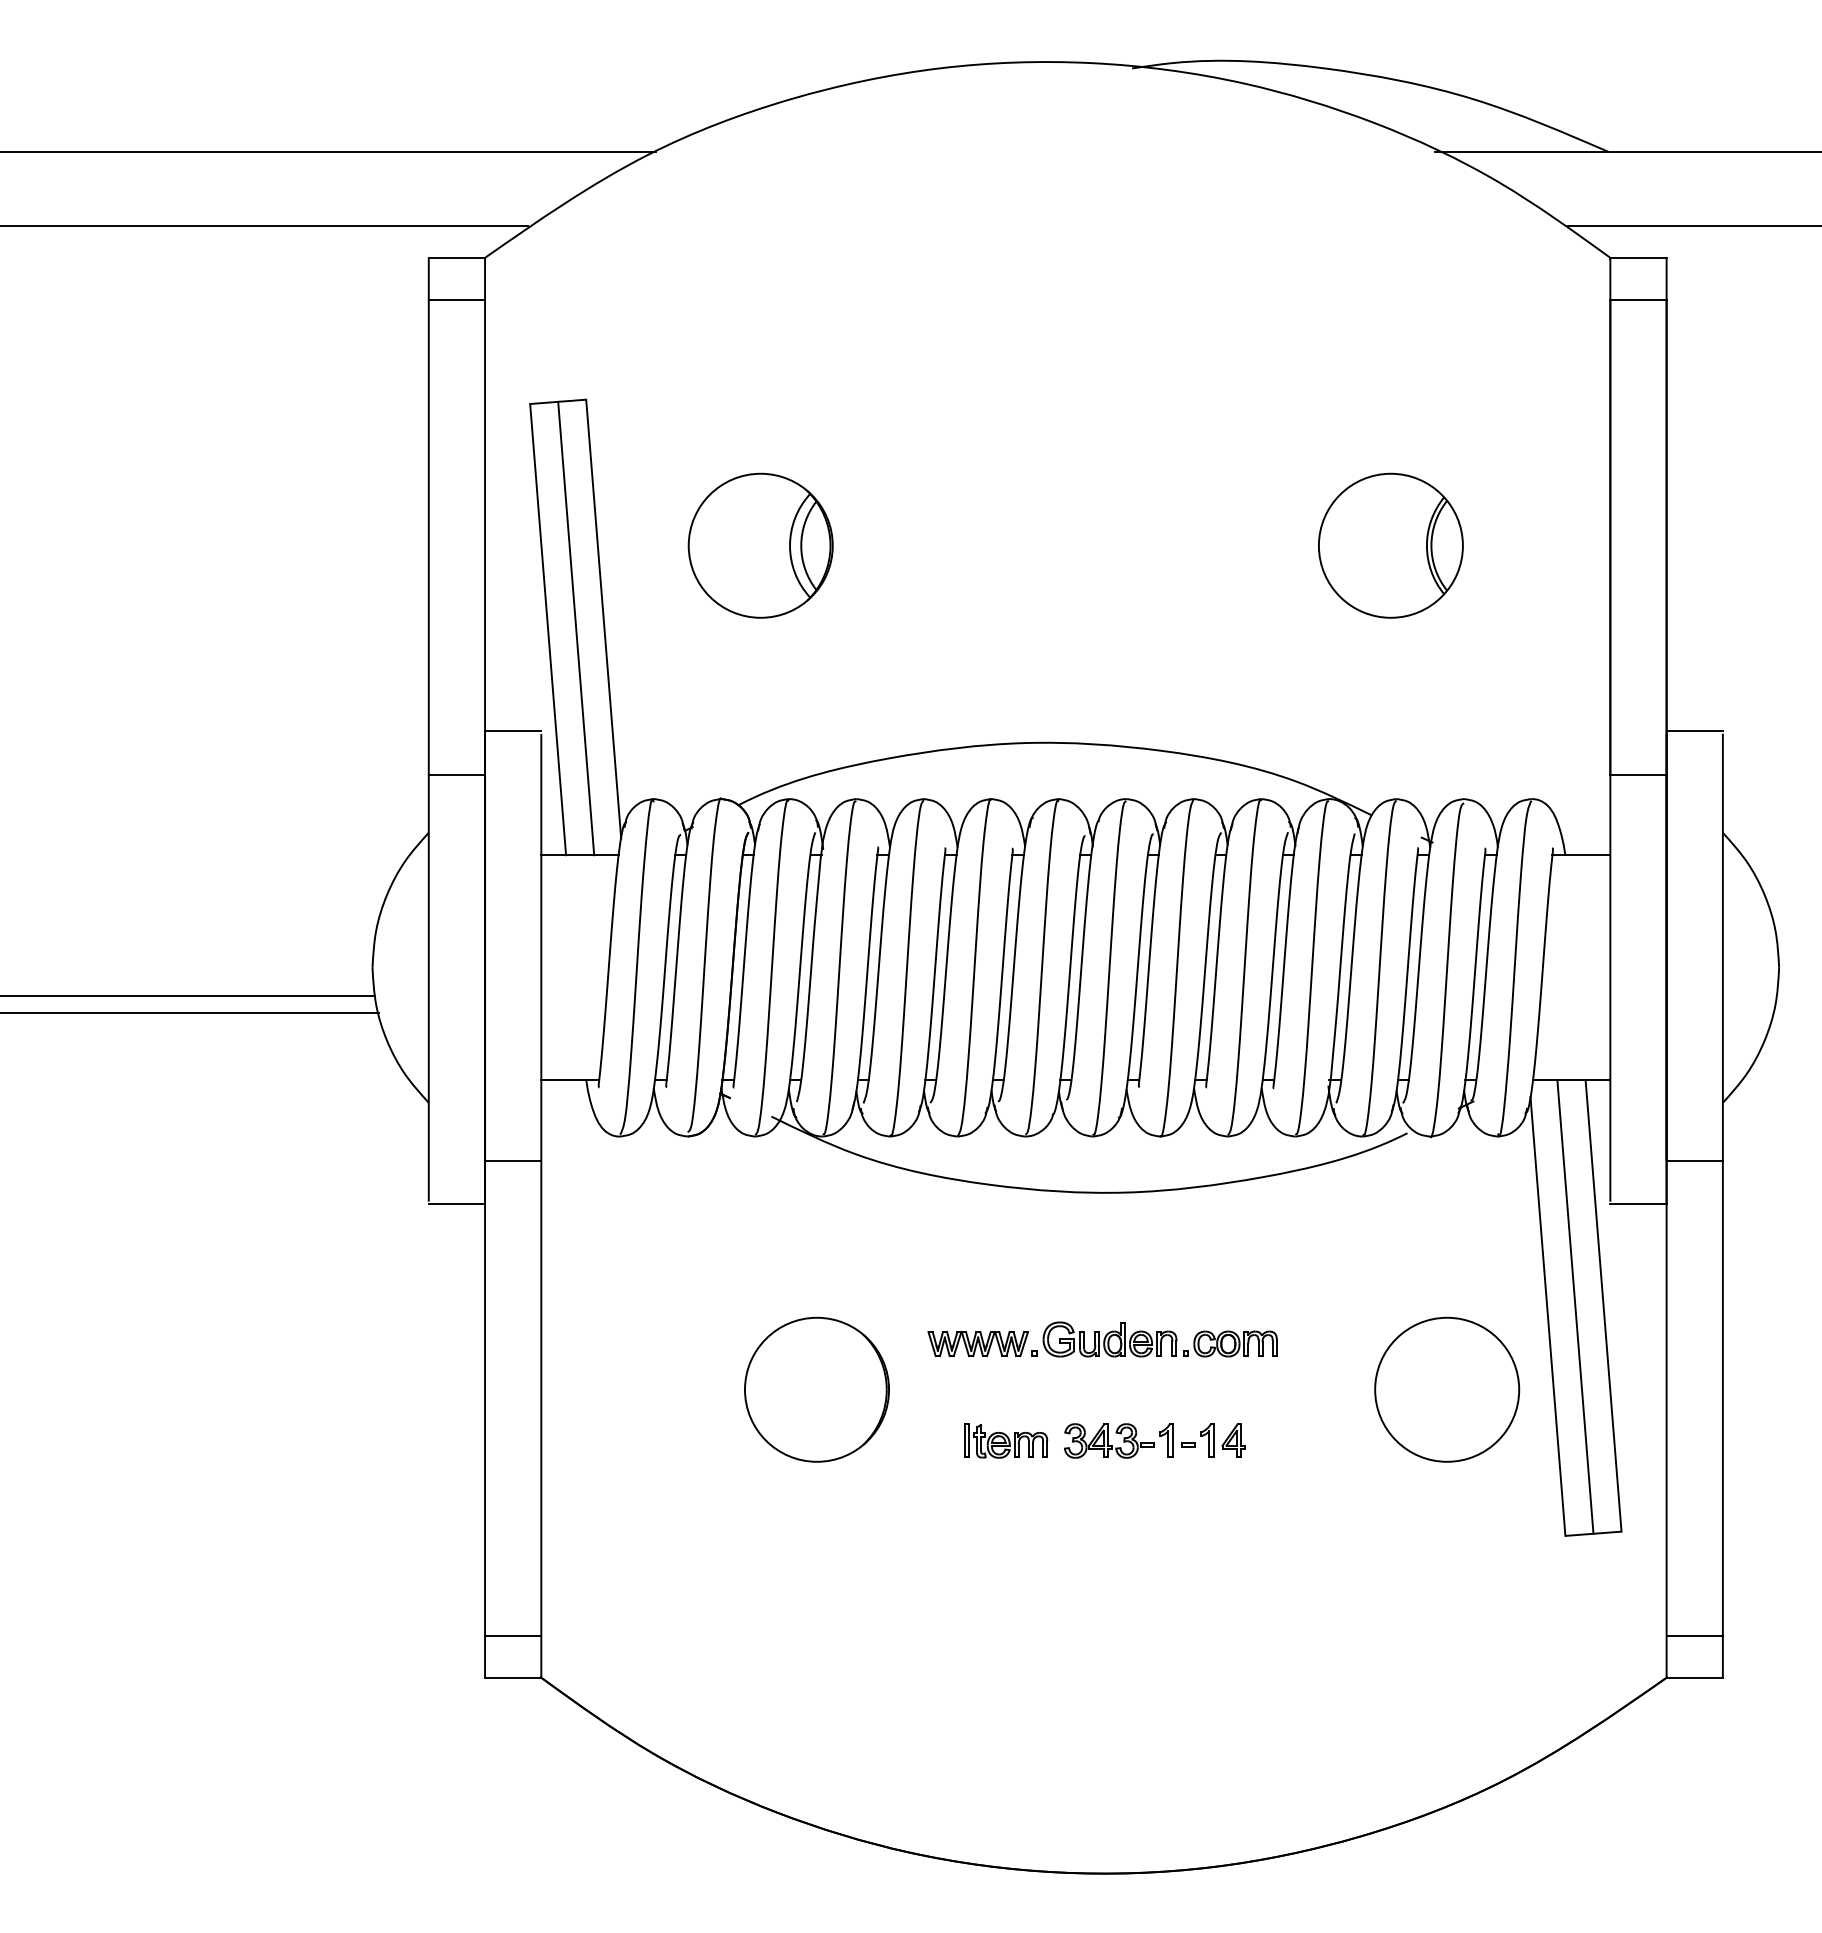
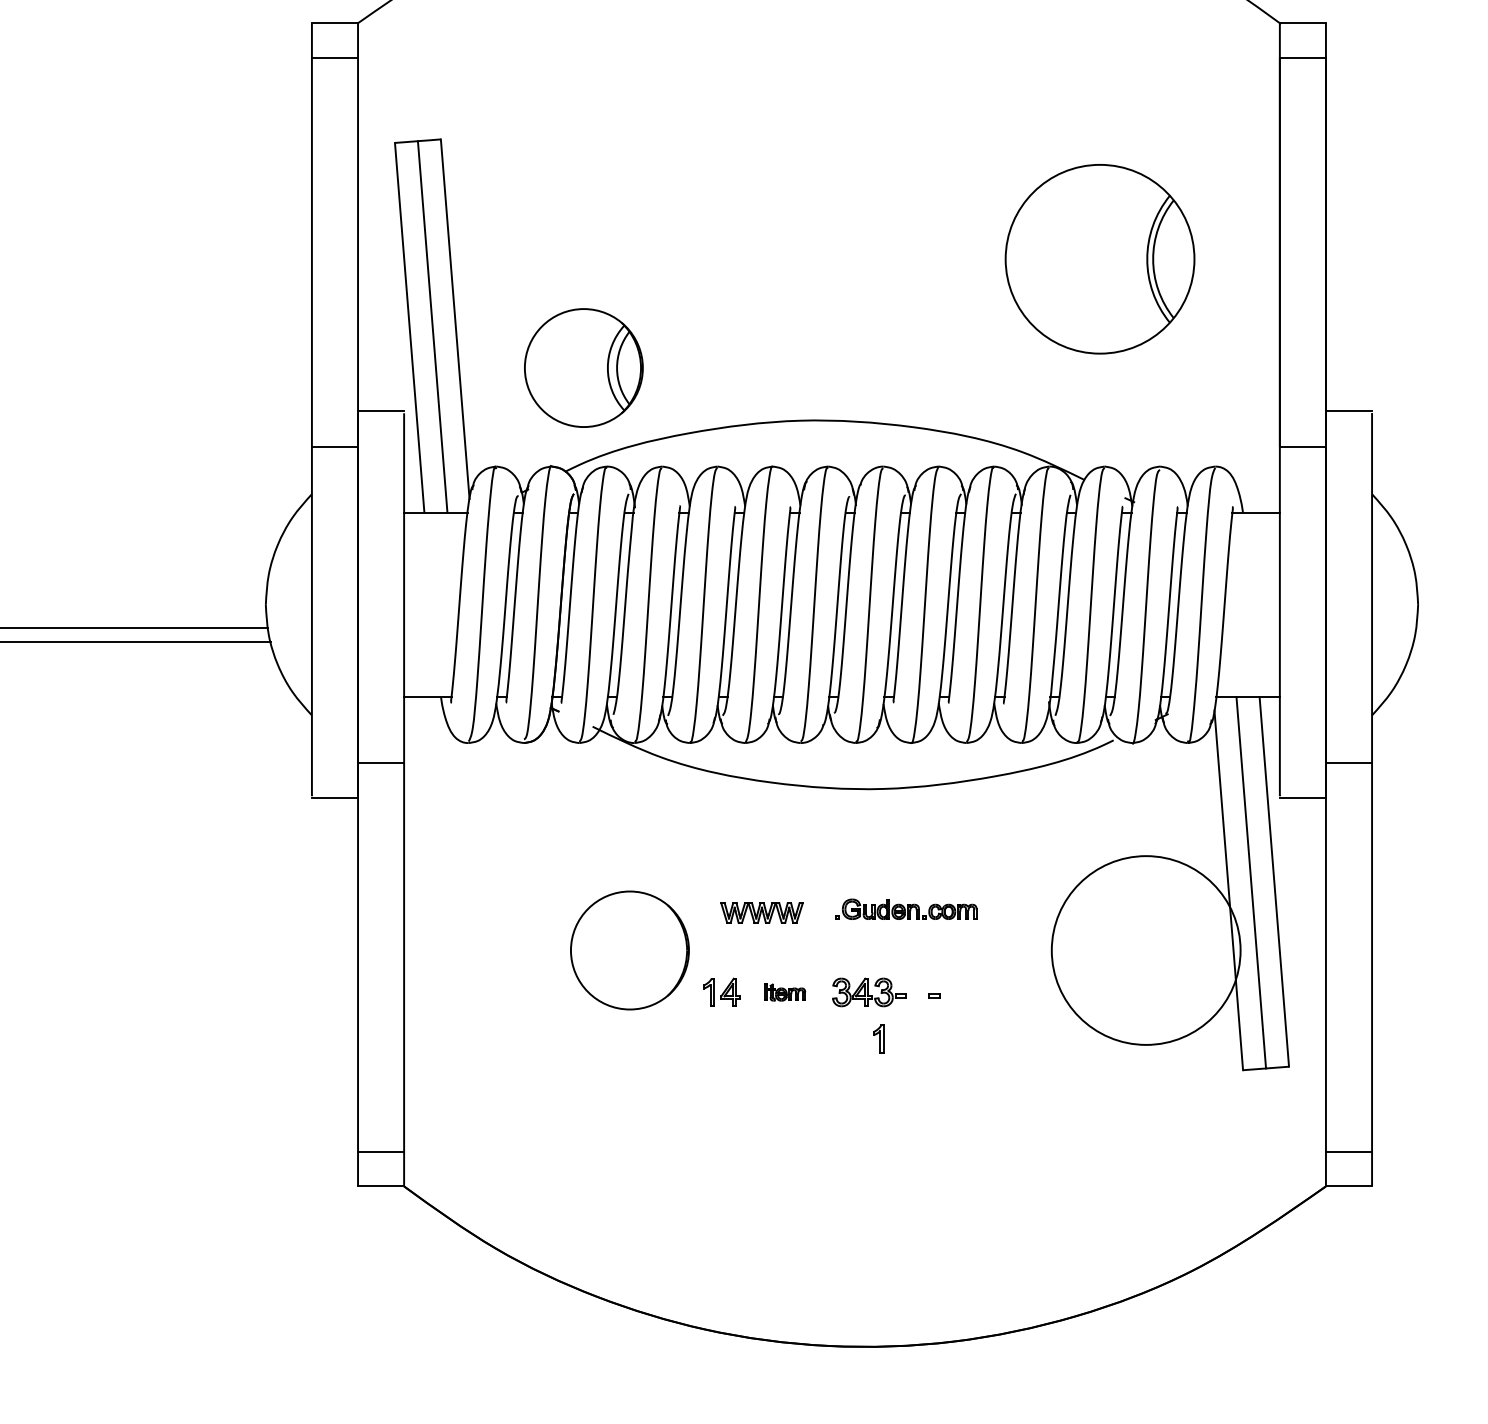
part: (760, 545) -> (583, 367), moved
part: (1390, 545) -> (1099, 258), size x1.6
part: (1154, 1339) -> (906, 909), size x0.7
circle: (1447, 1389) -> (1146, 950), size x1.6
part: (1006, 1440) -> (785, 992), size x0.6
part: (1166, 1440) -> (878, 1038), moved
part: (1222, 1440) -> (721, 992), moved

